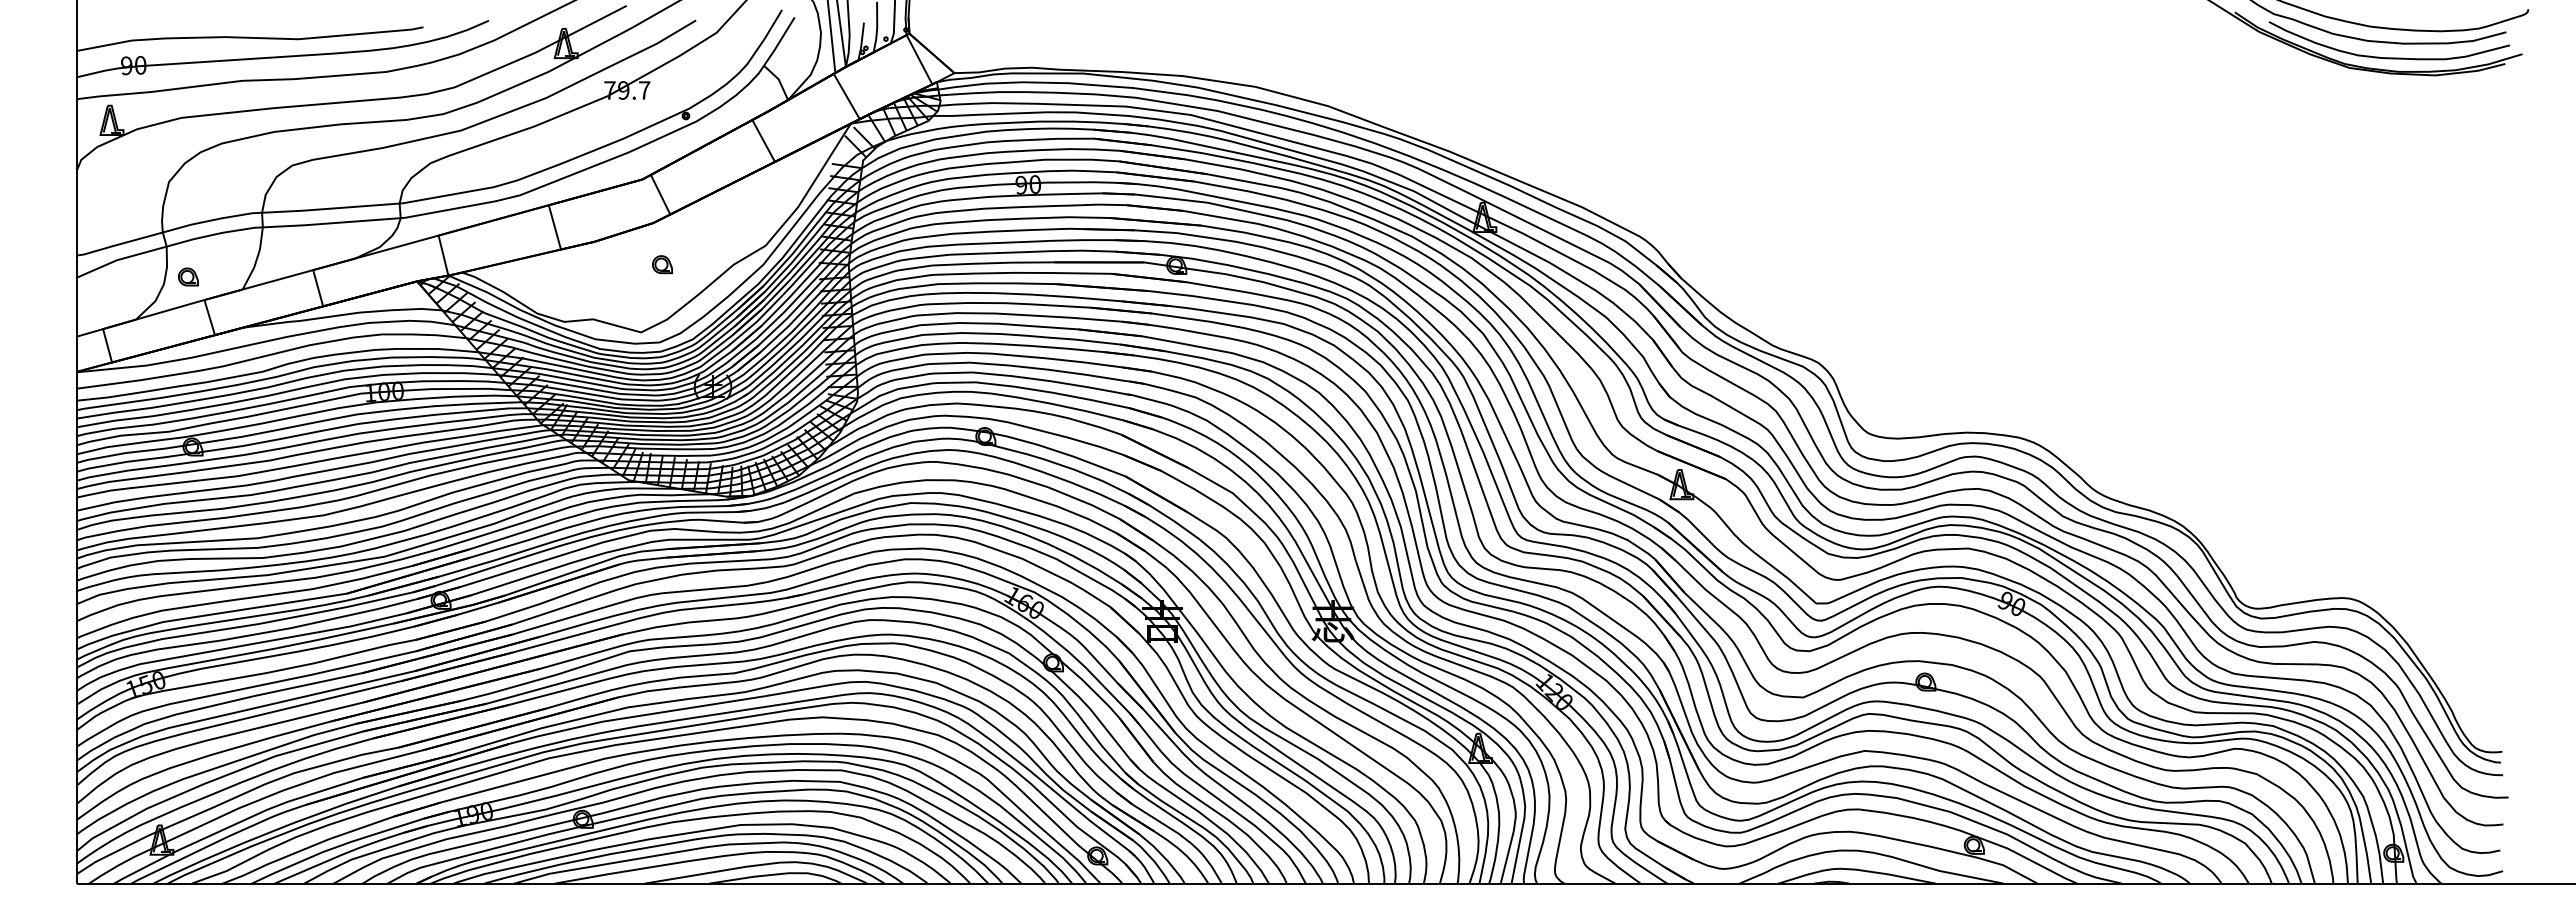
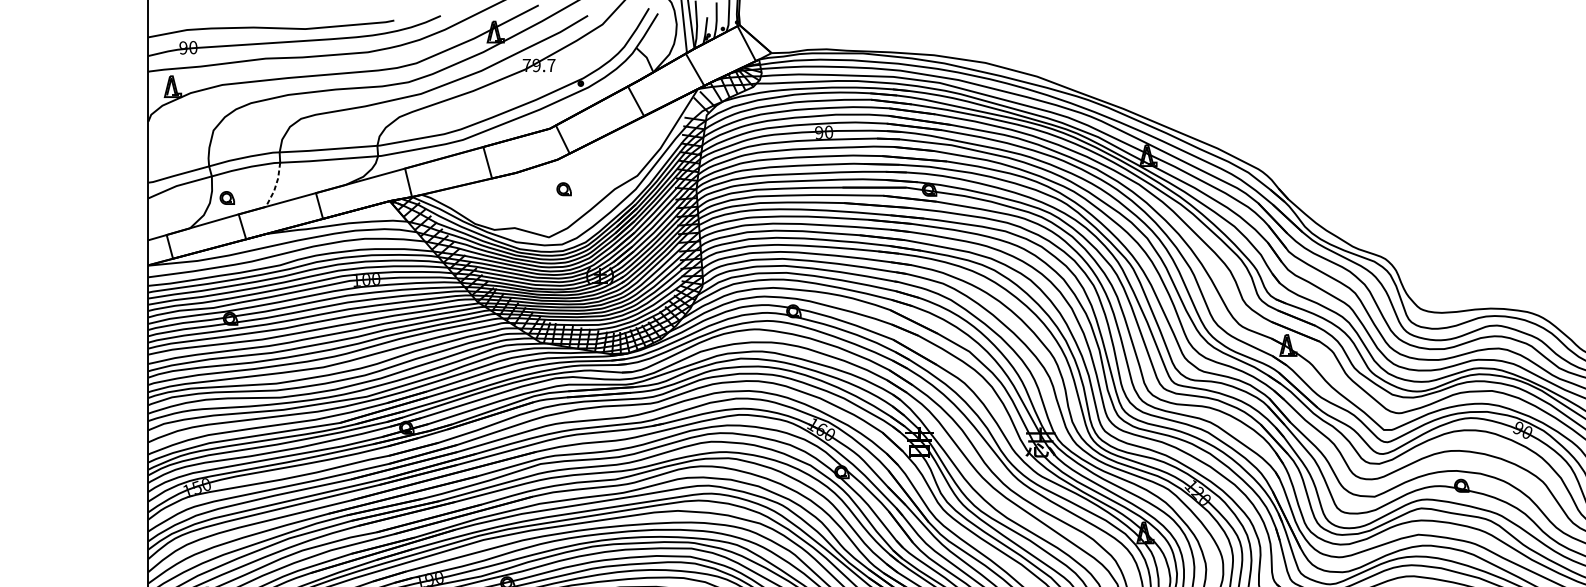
line: (256, 259) -> (275, 185), solid -> dashed

